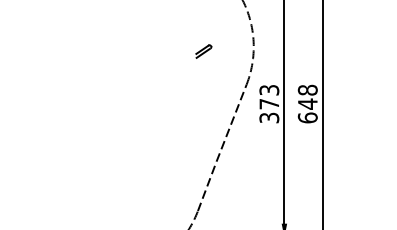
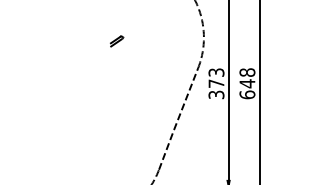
part: (204, 51) -> (117, 41), moved

